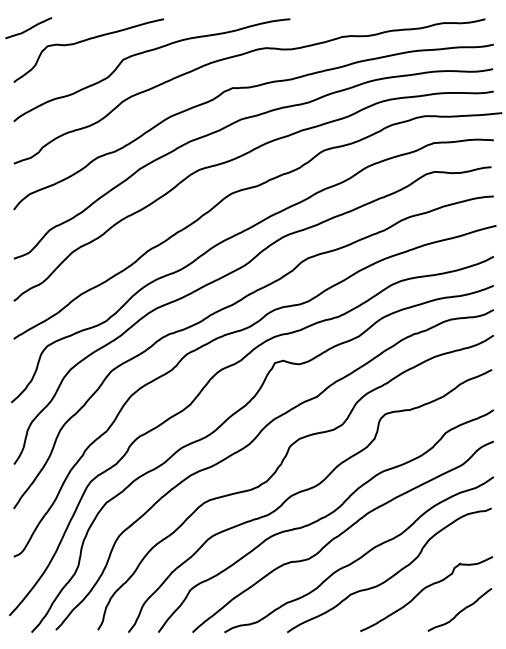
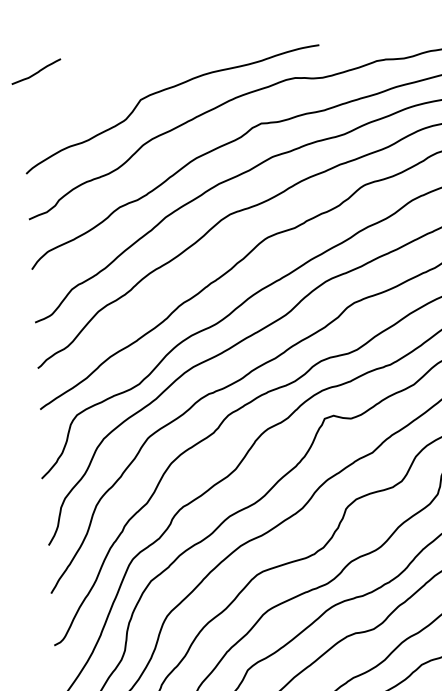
curve: (85, 41) -> (98, 82), removed

